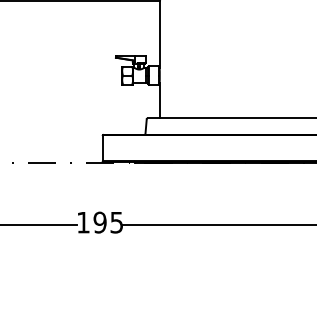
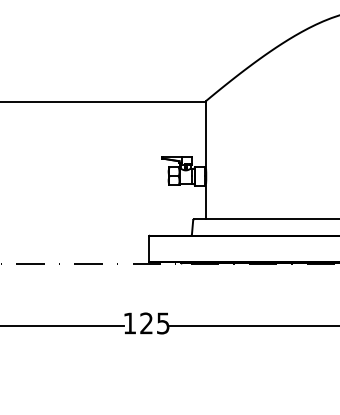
text: (100, 222) -> (146, 323), 195 -> 125

